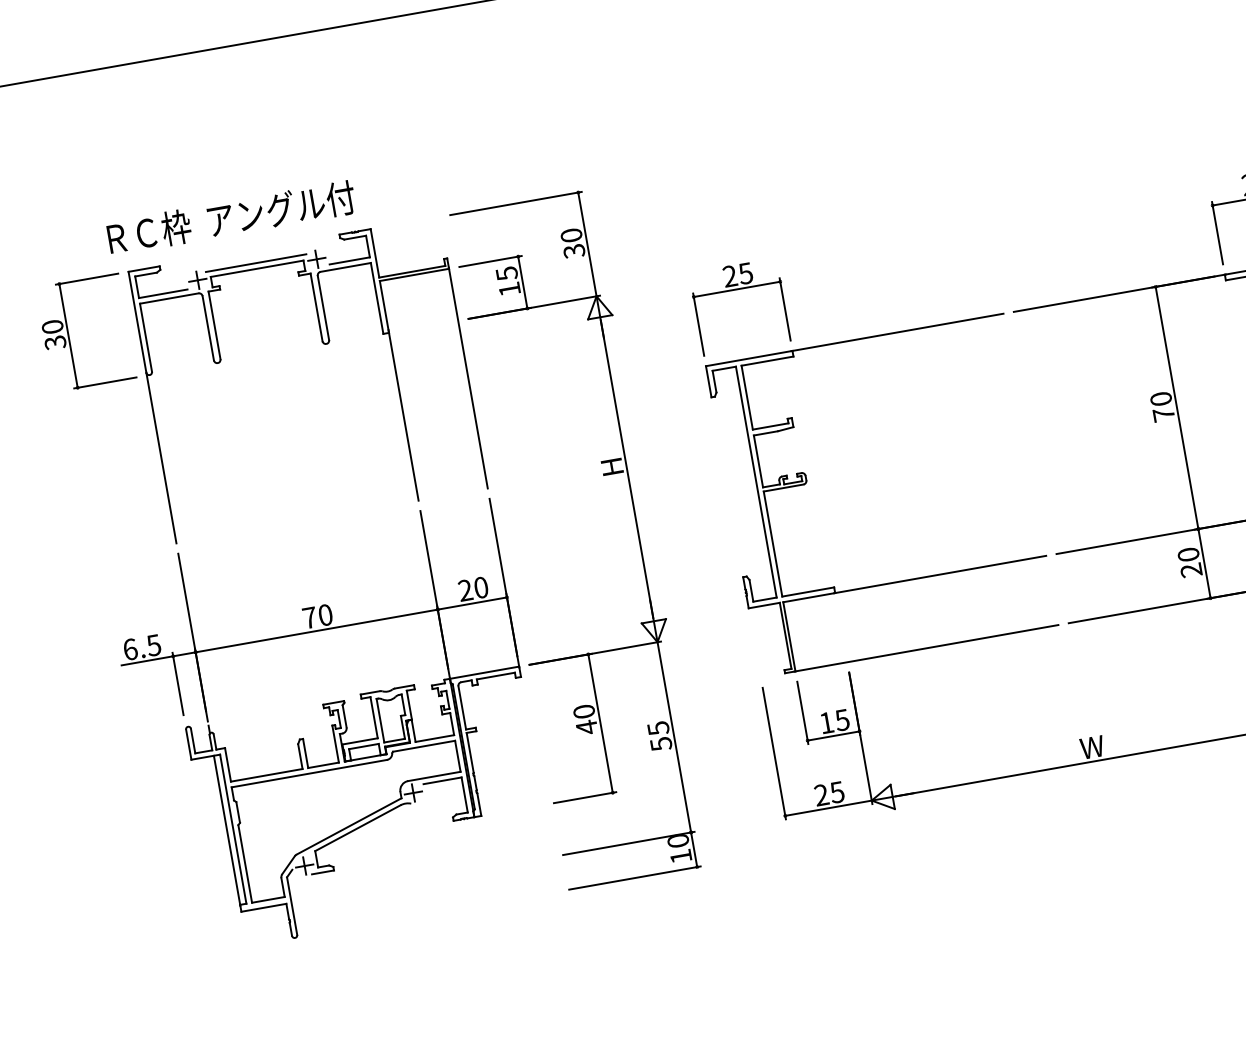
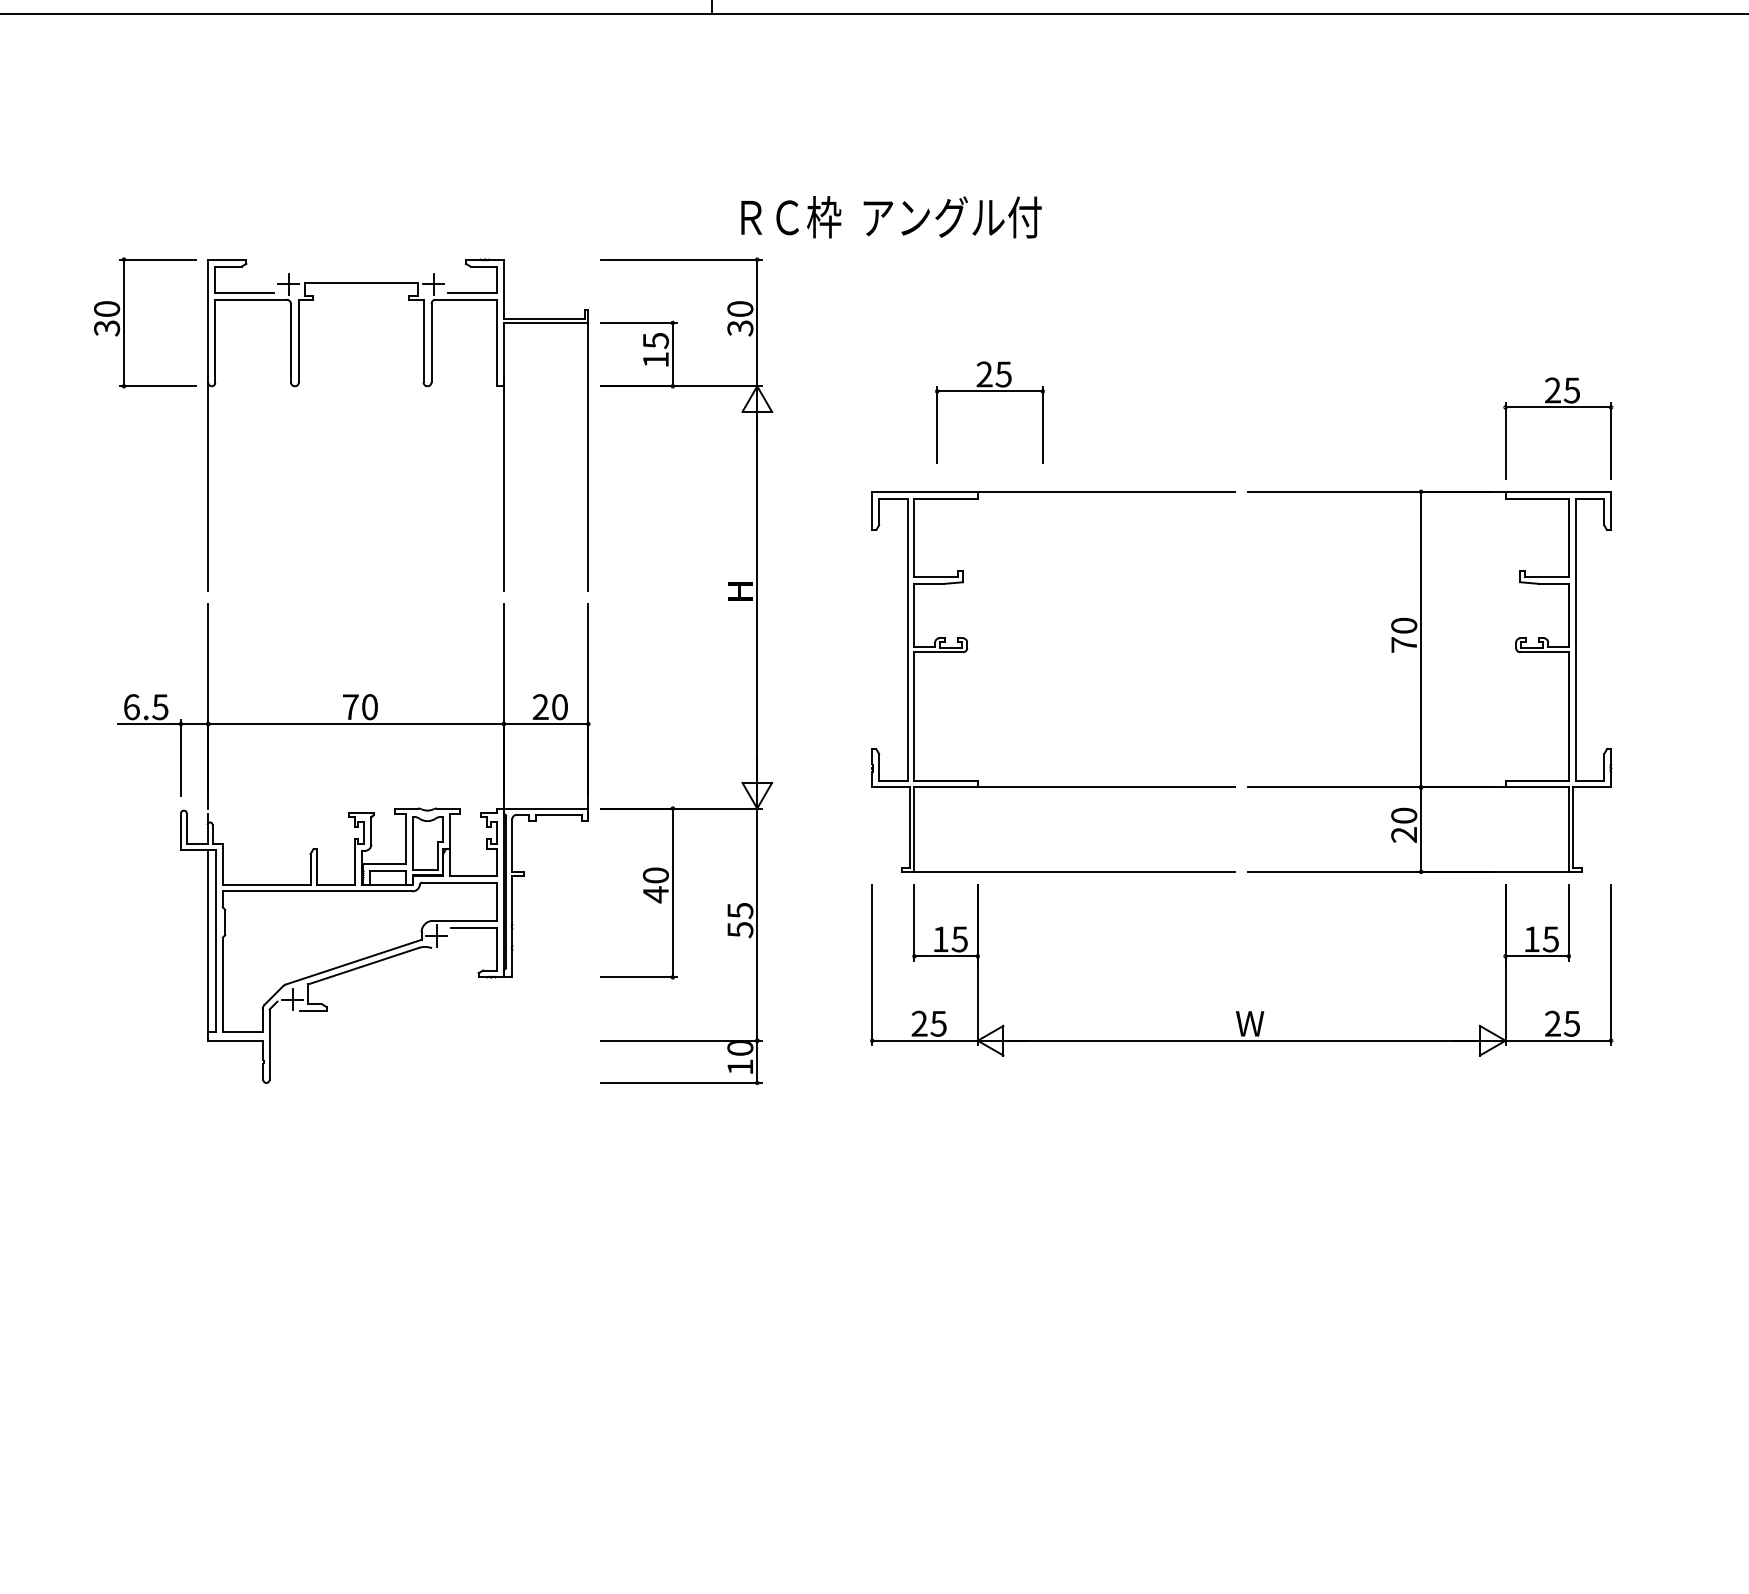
text: (231, 218) -> (891, 217), moved
line: (255, 262) -> (360, 275), removed
part: (736, 289) -> (989, 391), moved

